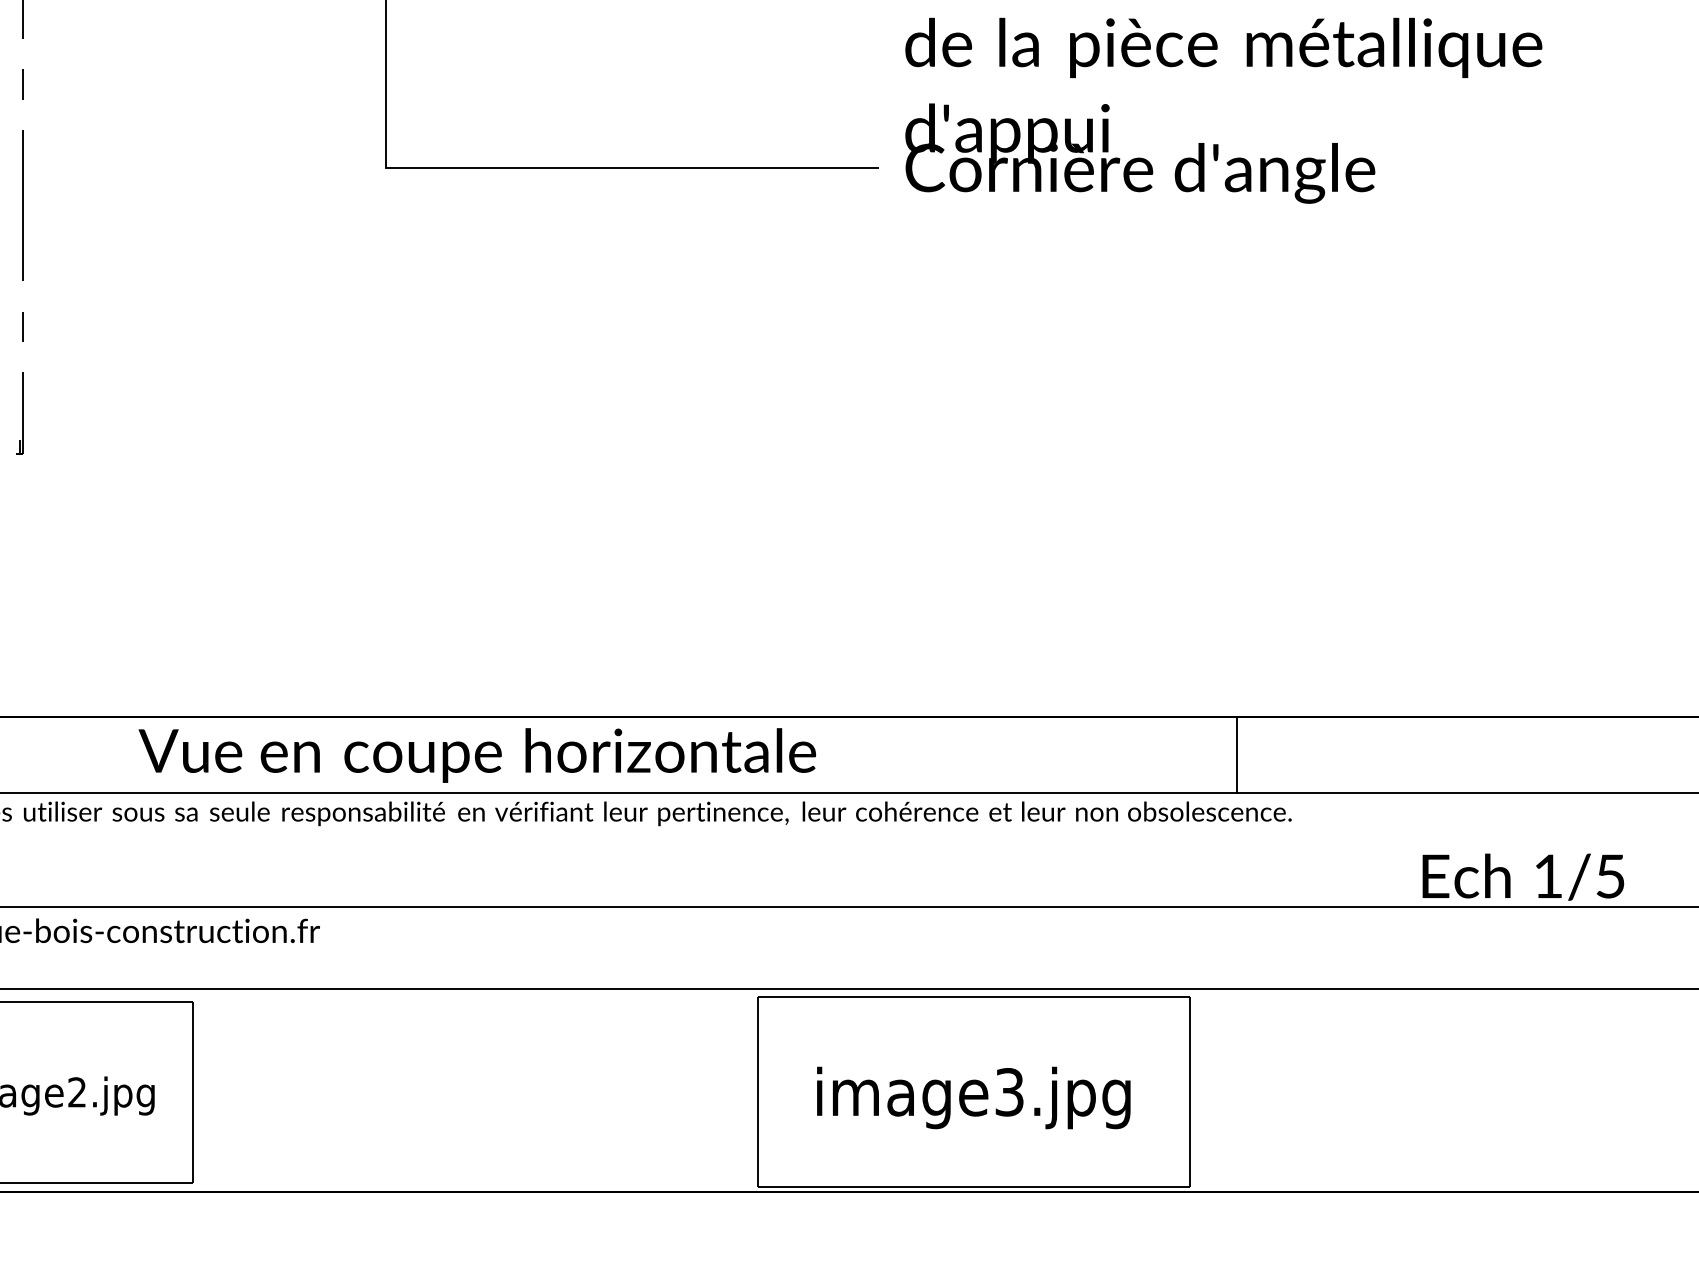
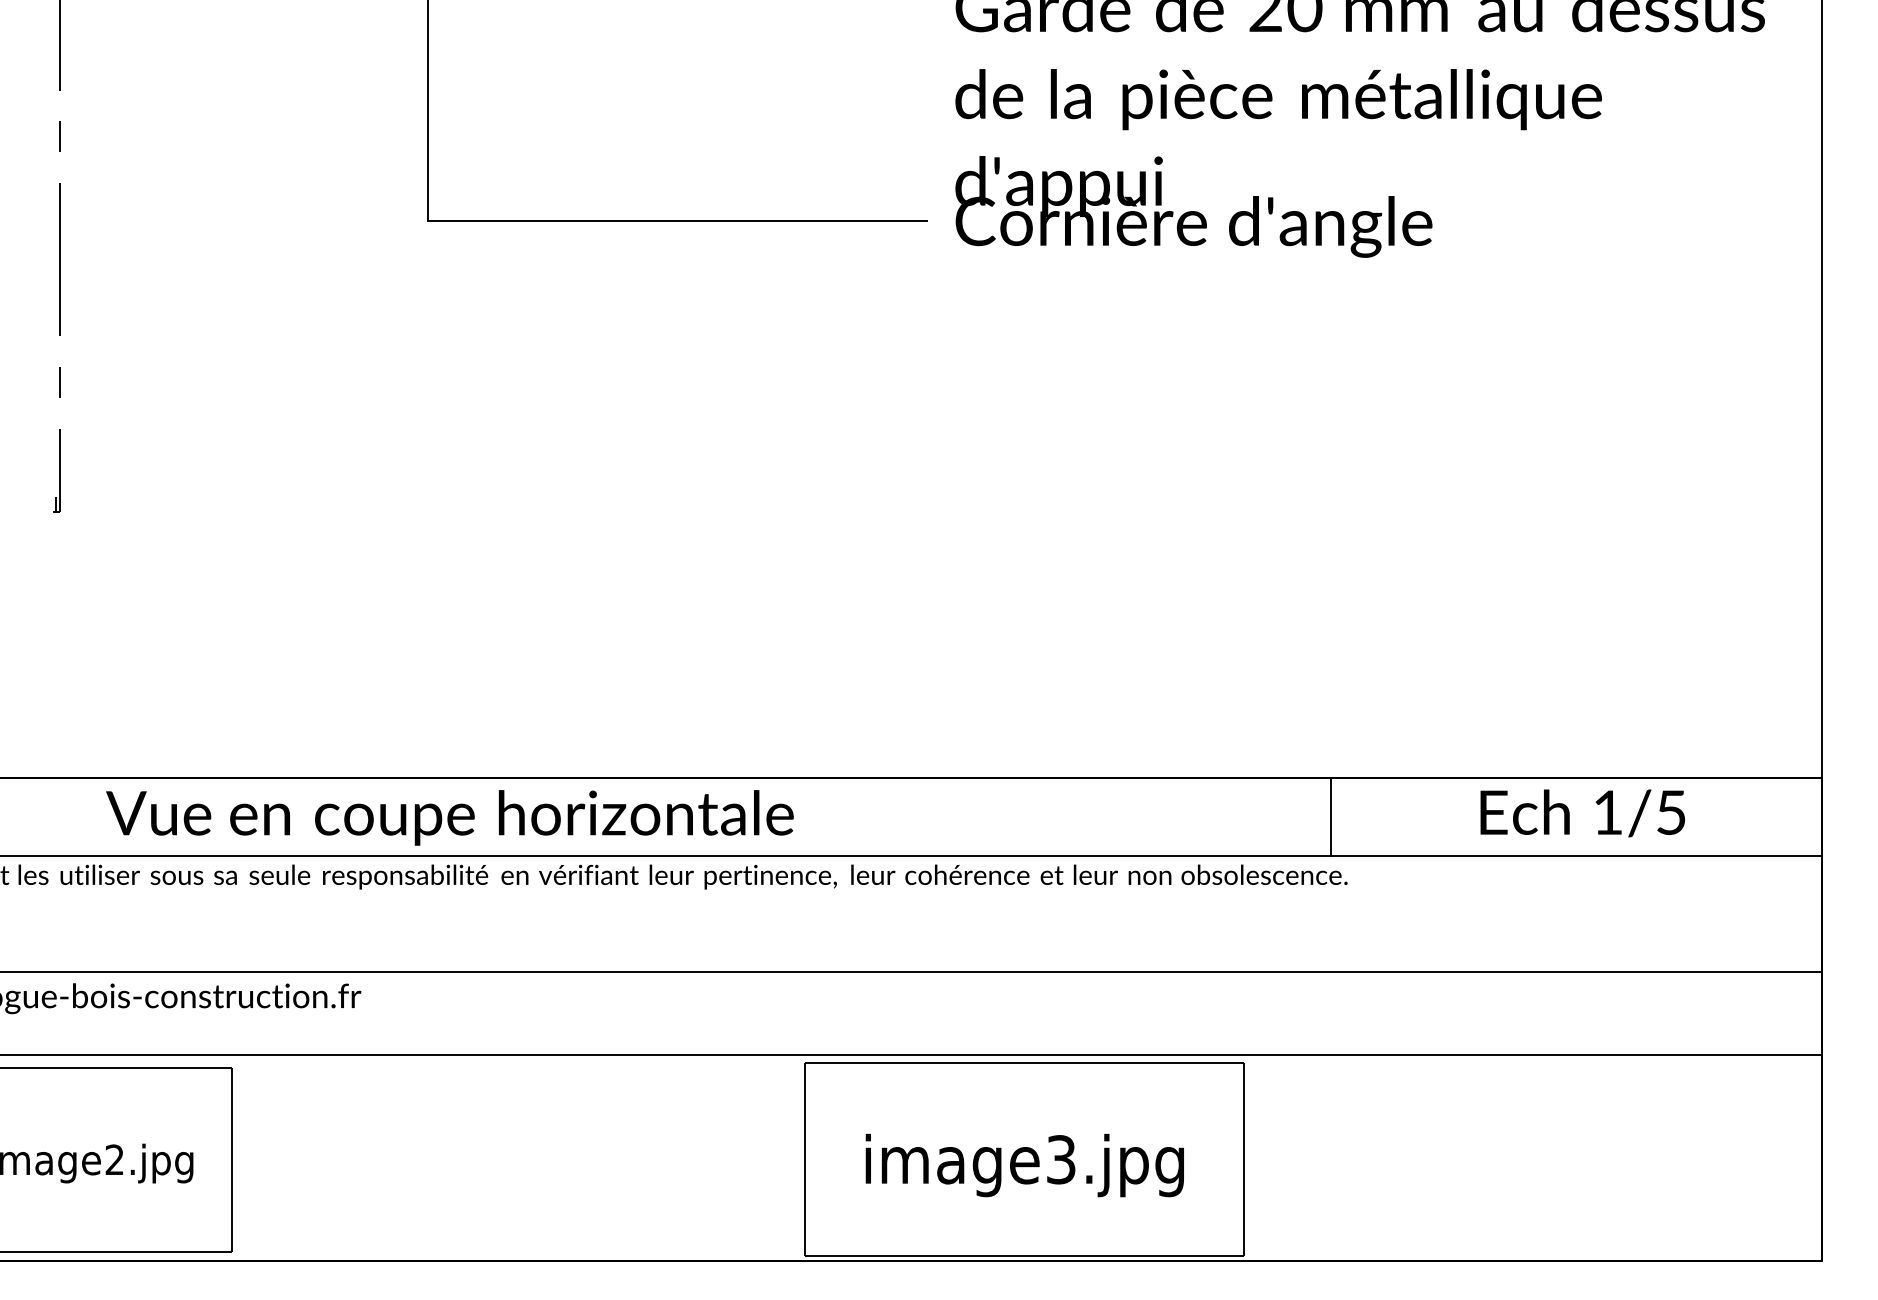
line: (1236, 754) -> (1330, 816), moved
text: (476, 755) -> (449, 817), moved
text: (1523, 877) -> (1582, 813), moved

